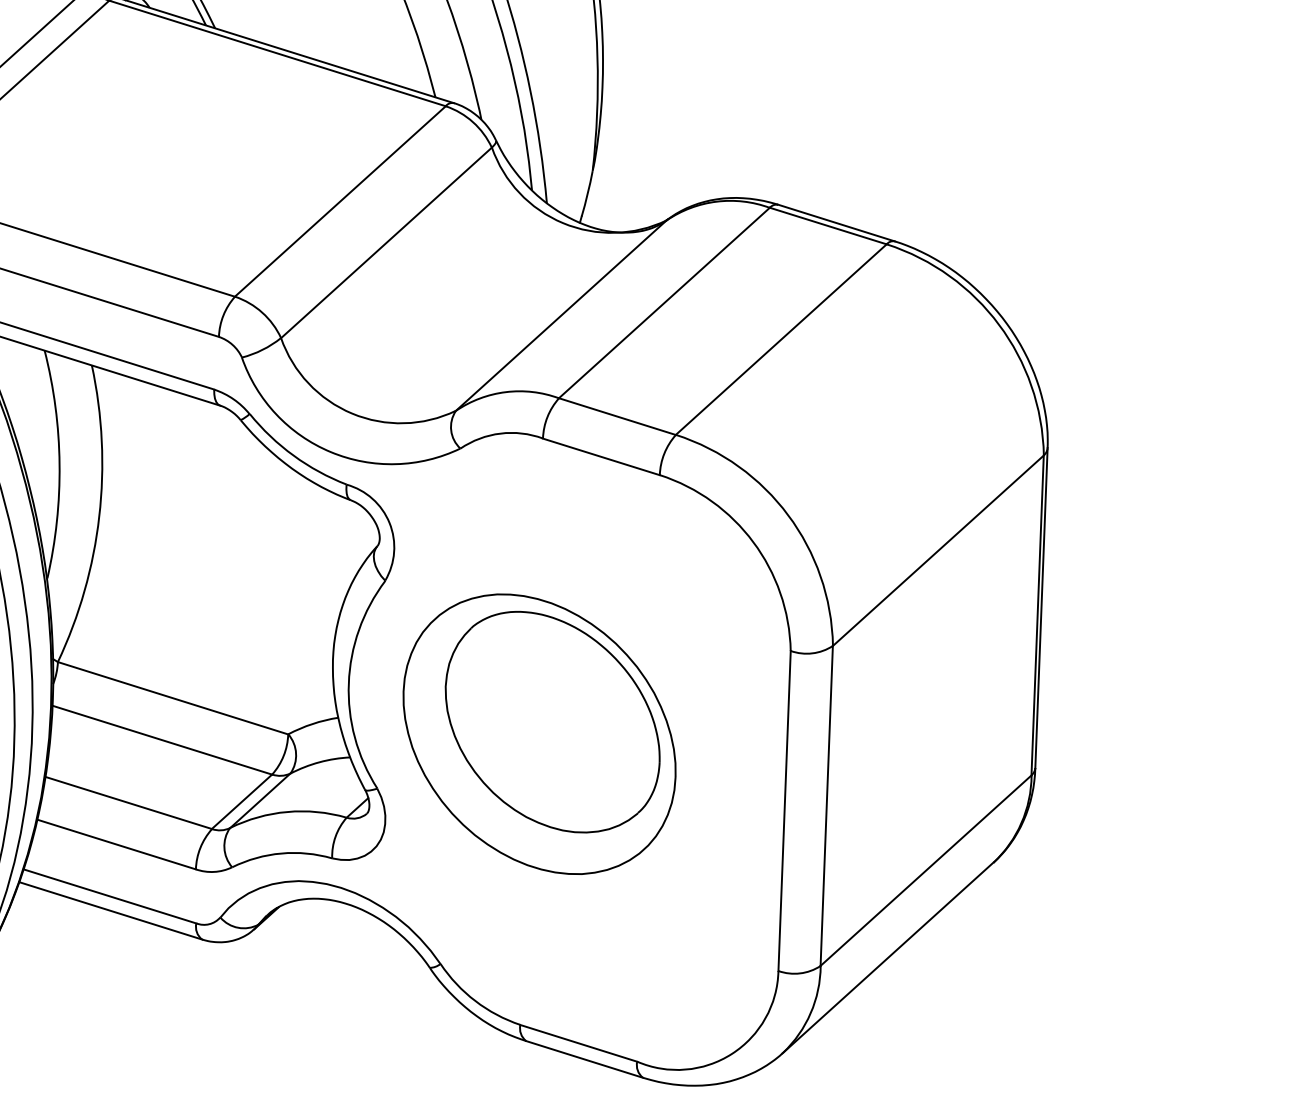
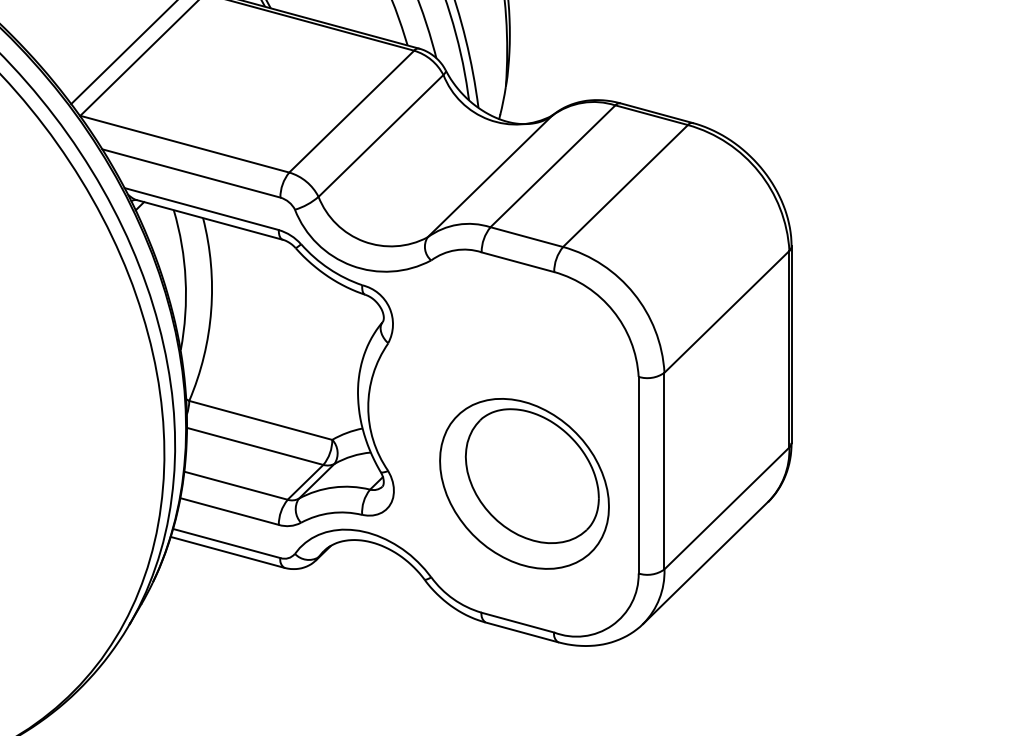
part: (539, 733) -> (524, 483), moved

